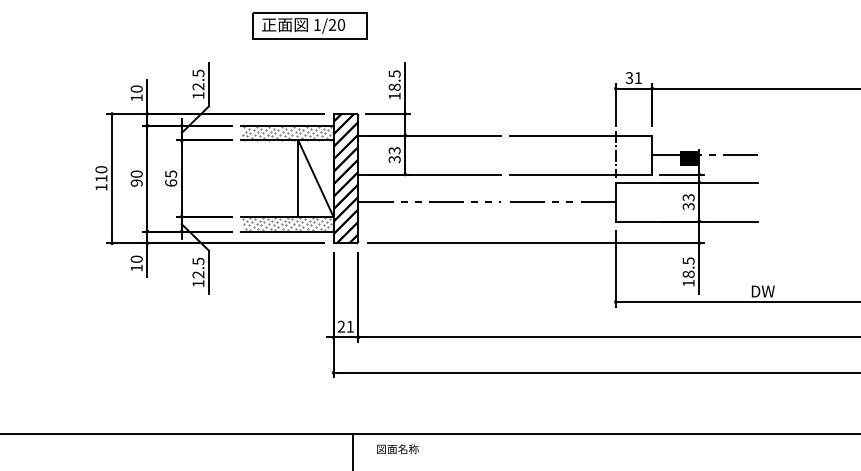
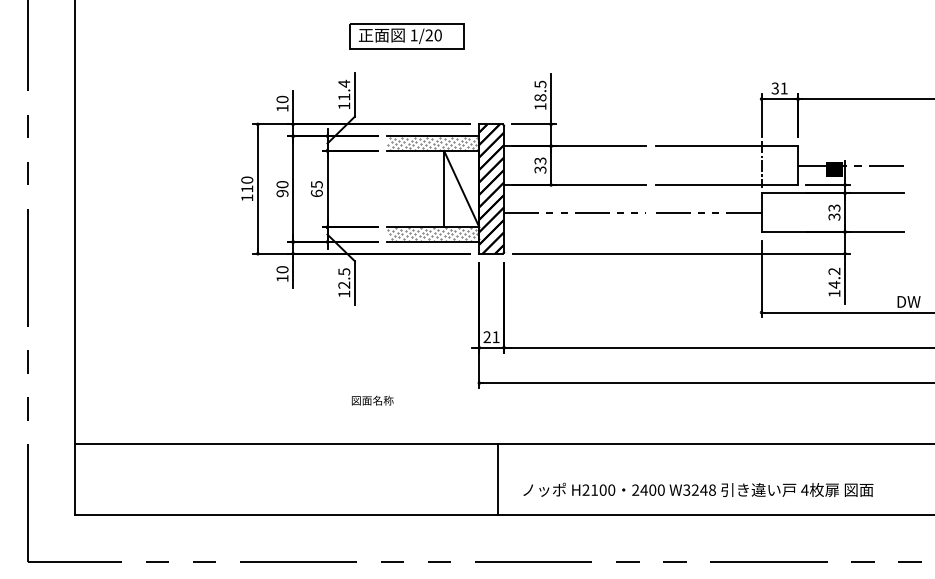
part: (309, 26) -> (406, 36), moved
text: (198, 79) -> (344, 89), 12.5 -> 11.4
text: (688, 267) -> (834, 277), 18.5 -> 14.2
text: (397, 449) -> (372, 400), moved

